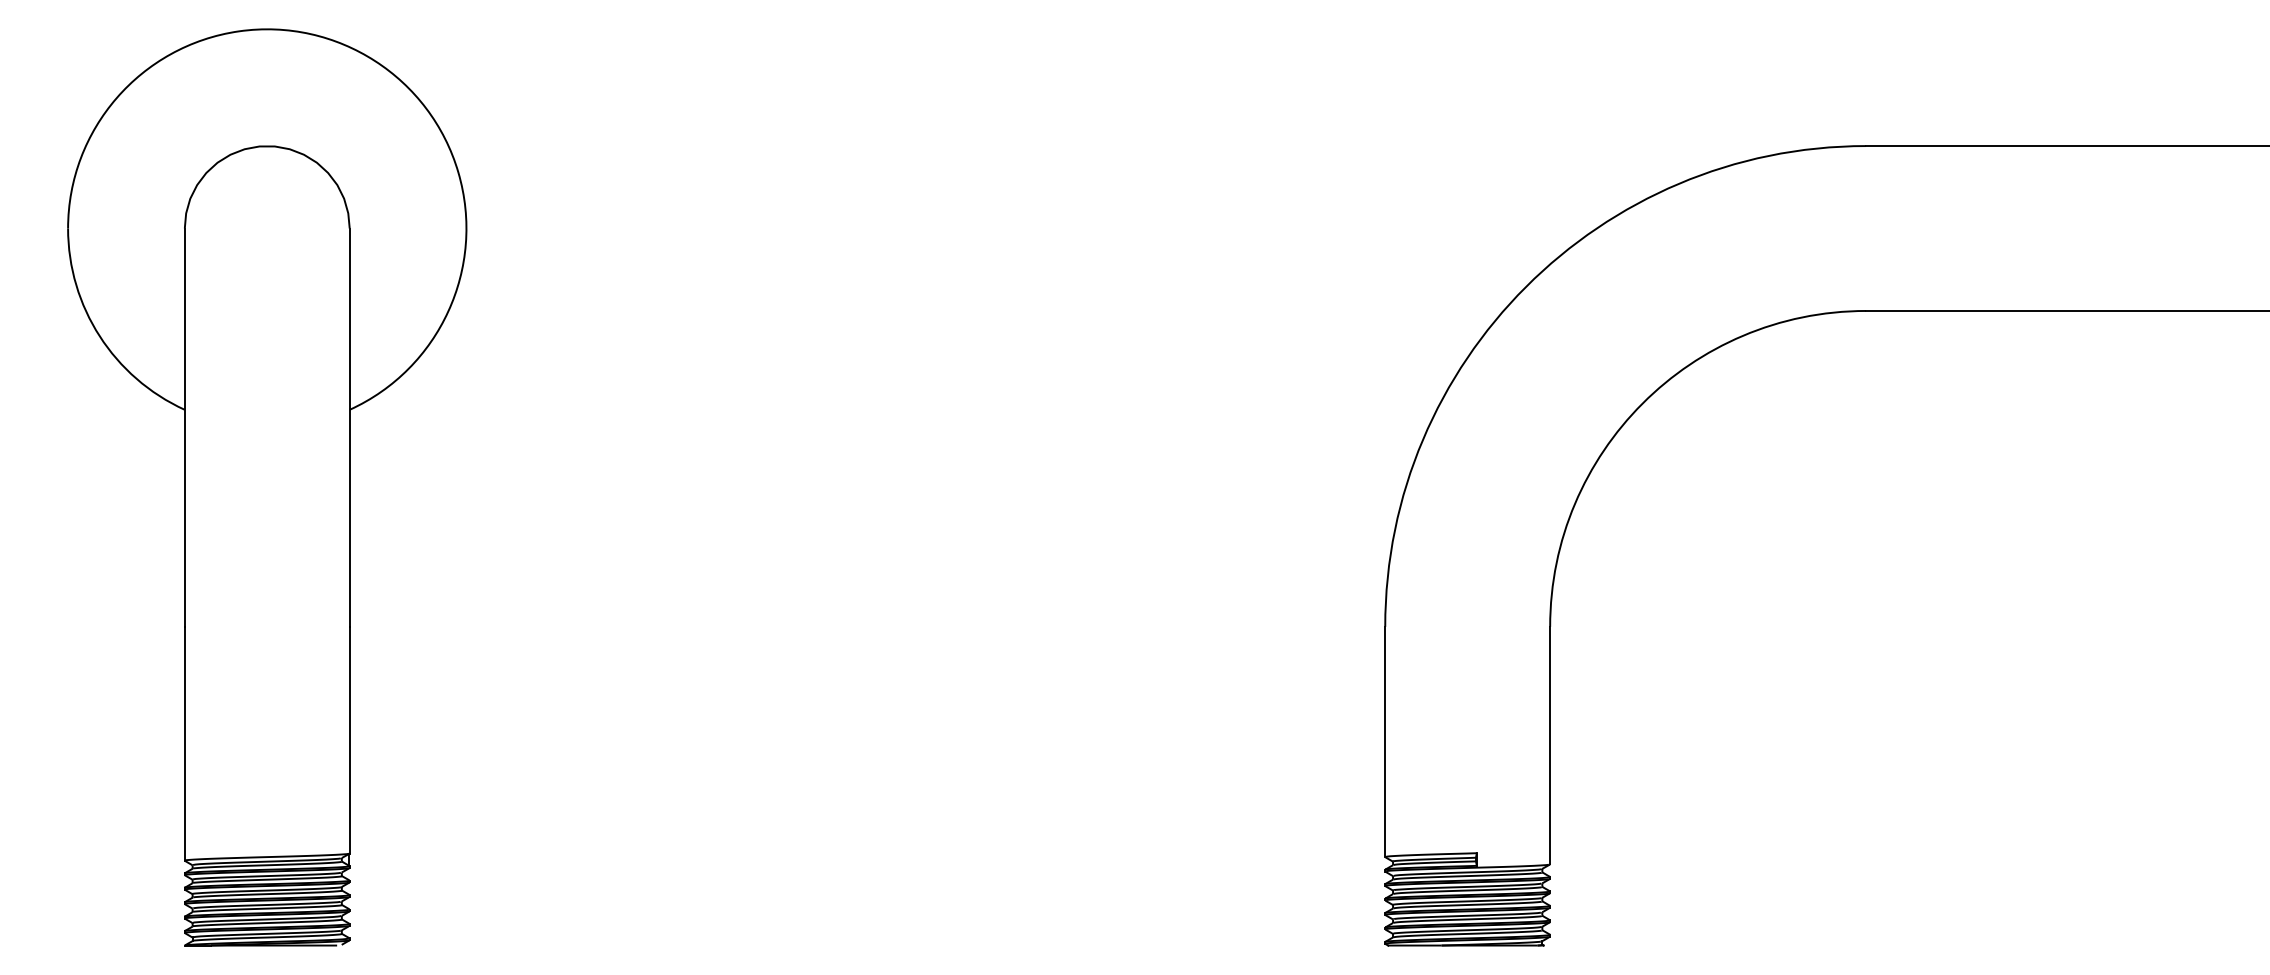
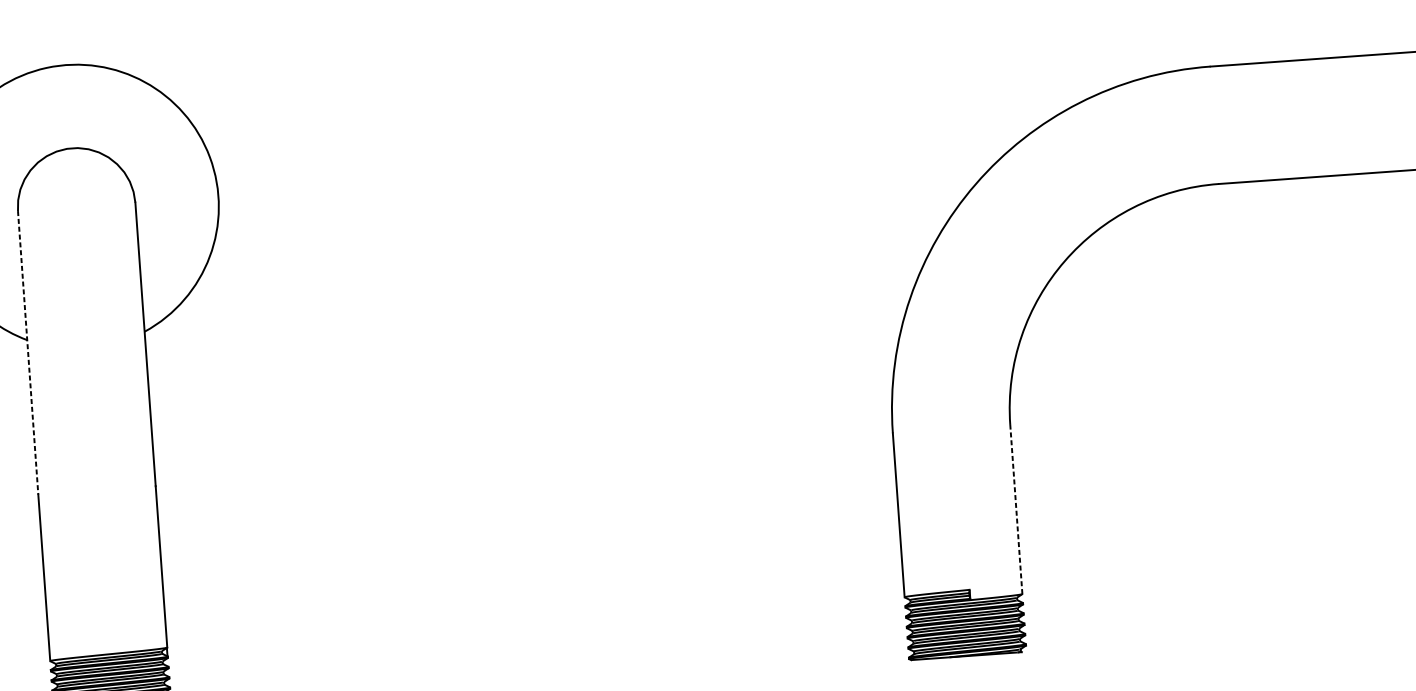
line: (184, 428) -> (27, 353), solid -> dashed
line: (1550, 745) -> (1016, 509), solid -> dashed

